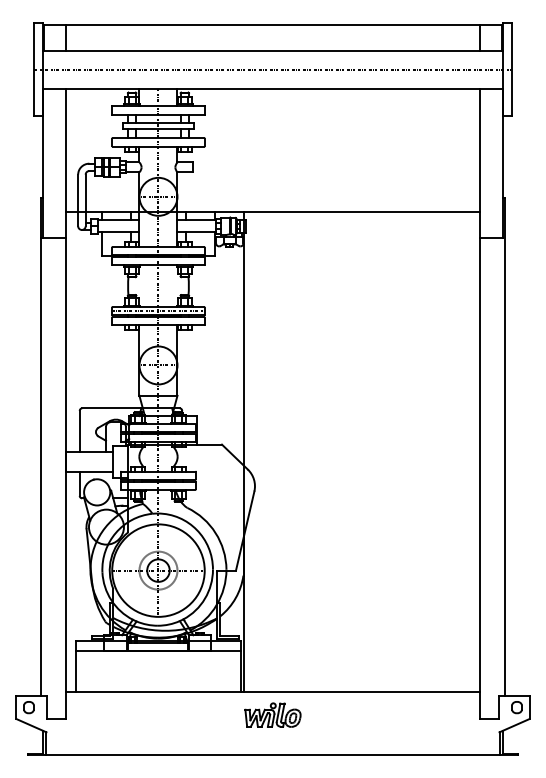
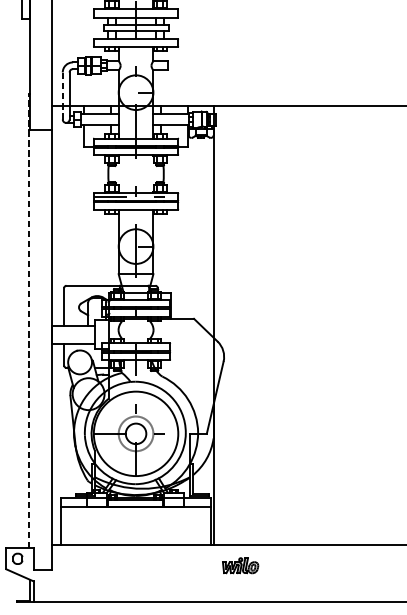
line: (78, 200) -> (63, 96), solid -> dashed
line: (41, 447) -> (29, 321), solid -> dashed
part: (272, 714) -> (240, 565), size x0.7

